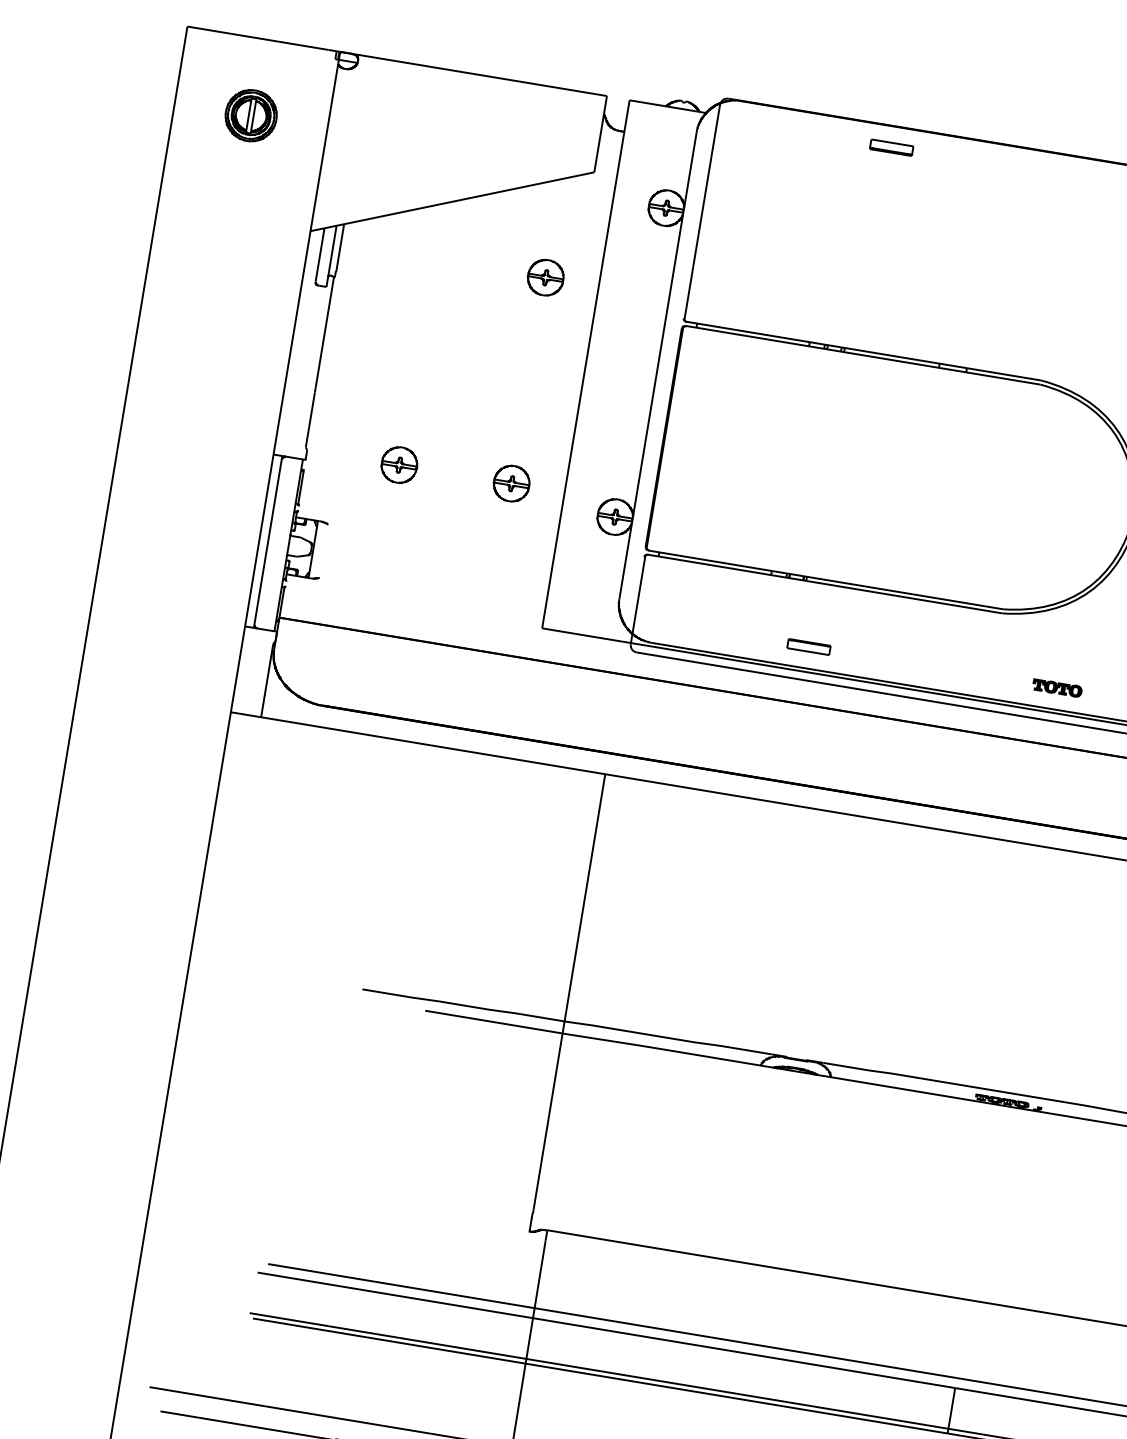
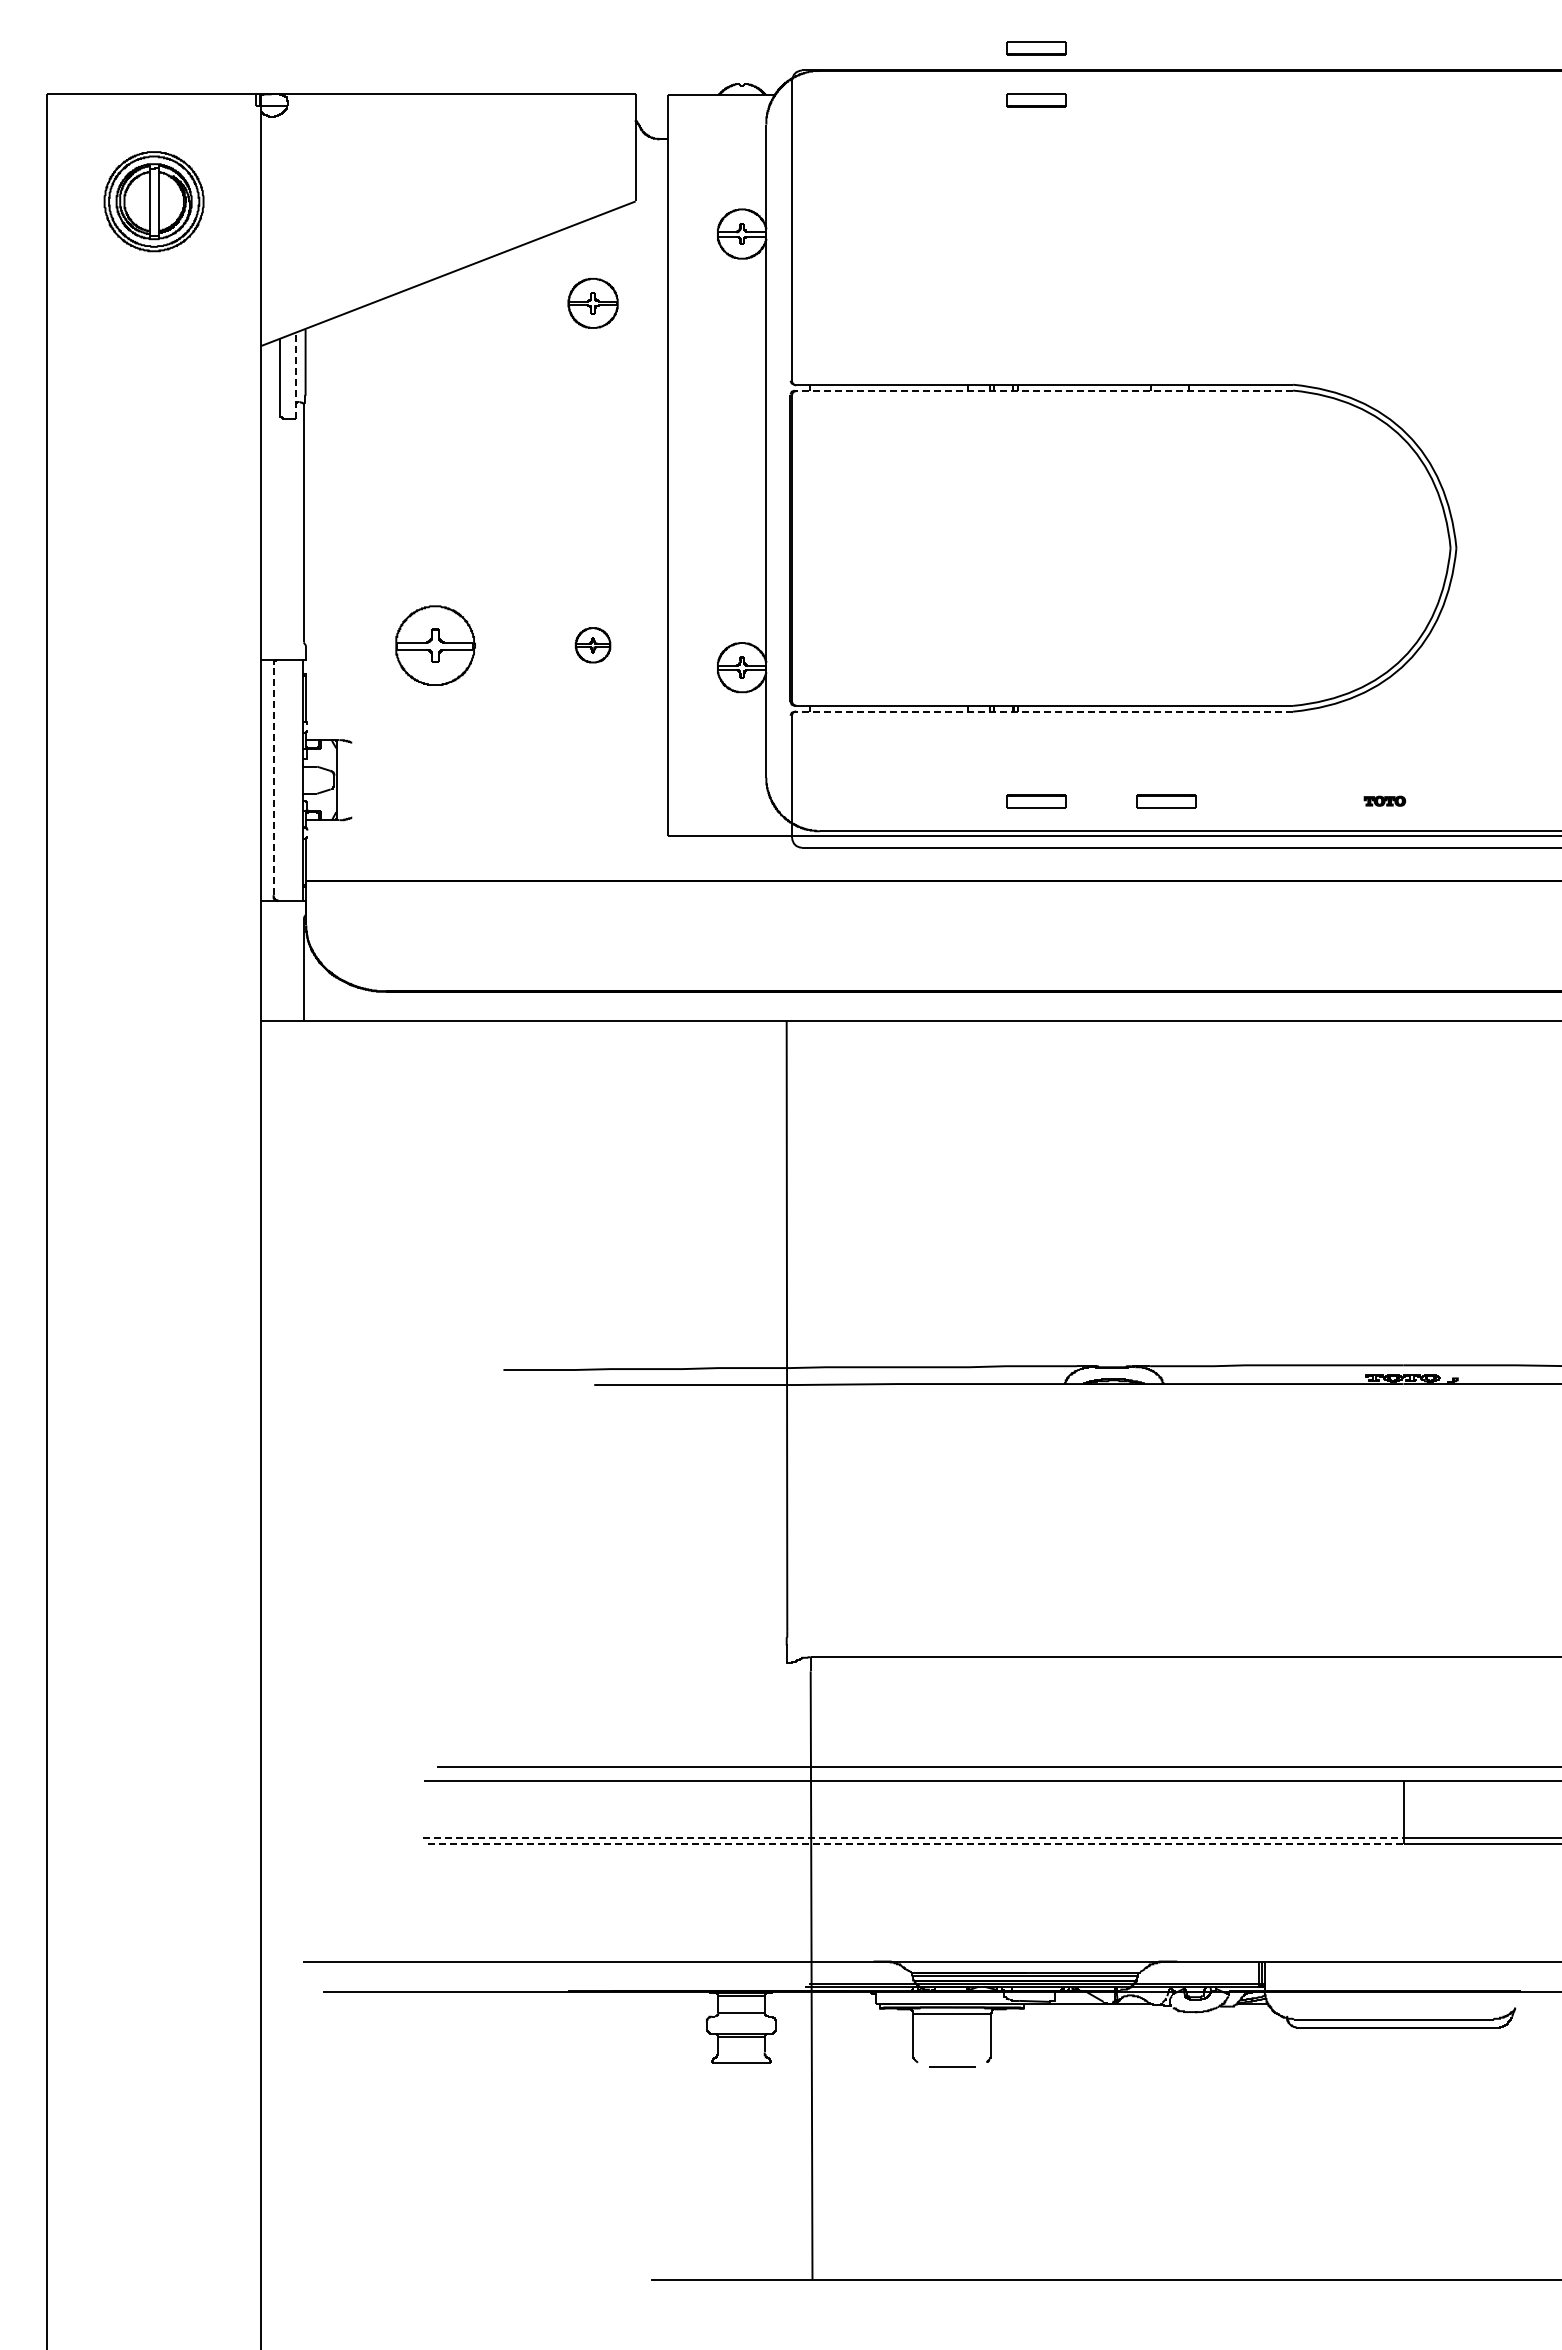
part: (897, 110) -> (1036, 48), added
part: (250, 115) -> (153, 201), size x1.4
line: (331, 256) -> (295, 375), solid -> dashed
part: (545, 277) -> (592, 303), moved
line: (862, 355) -> (1043, 390), solid -> dashed
part: (399, 464) -> (435, 644), size x1.6
part: (511, 482) -> (592, 644), size x0.7
line: (268, 541) -> (273, 779), solid -> dashed
line: (824, 583) -> (1043, 711), solid -> dashed
part: (901, 662) -> (1166, 801), added
part: (1057, 687) -> (1384, 800), size x0.6
line: (599, 1370) -> (913, 1837), solid -> dashed
line: (599, 1376) -> (915, 1844), solid -> dashed

